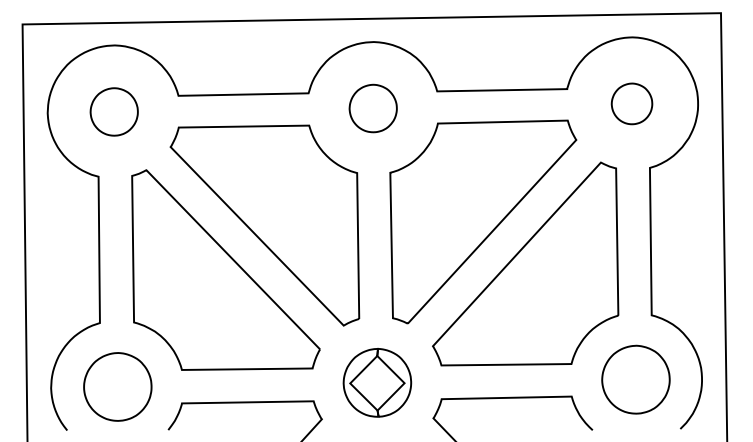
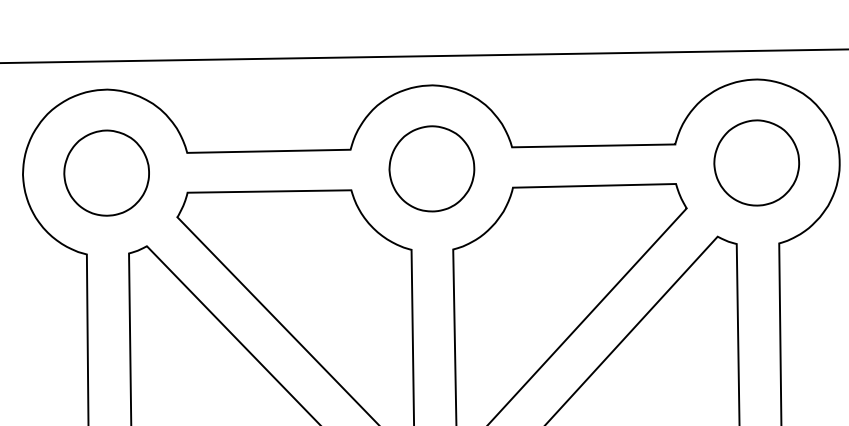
part: (631, 103) -> (756, 162), size x1.67
part: (372, 108) -> (430, 168), size x1.43
part: (113, 111) -> (105, 172), size x1.43

